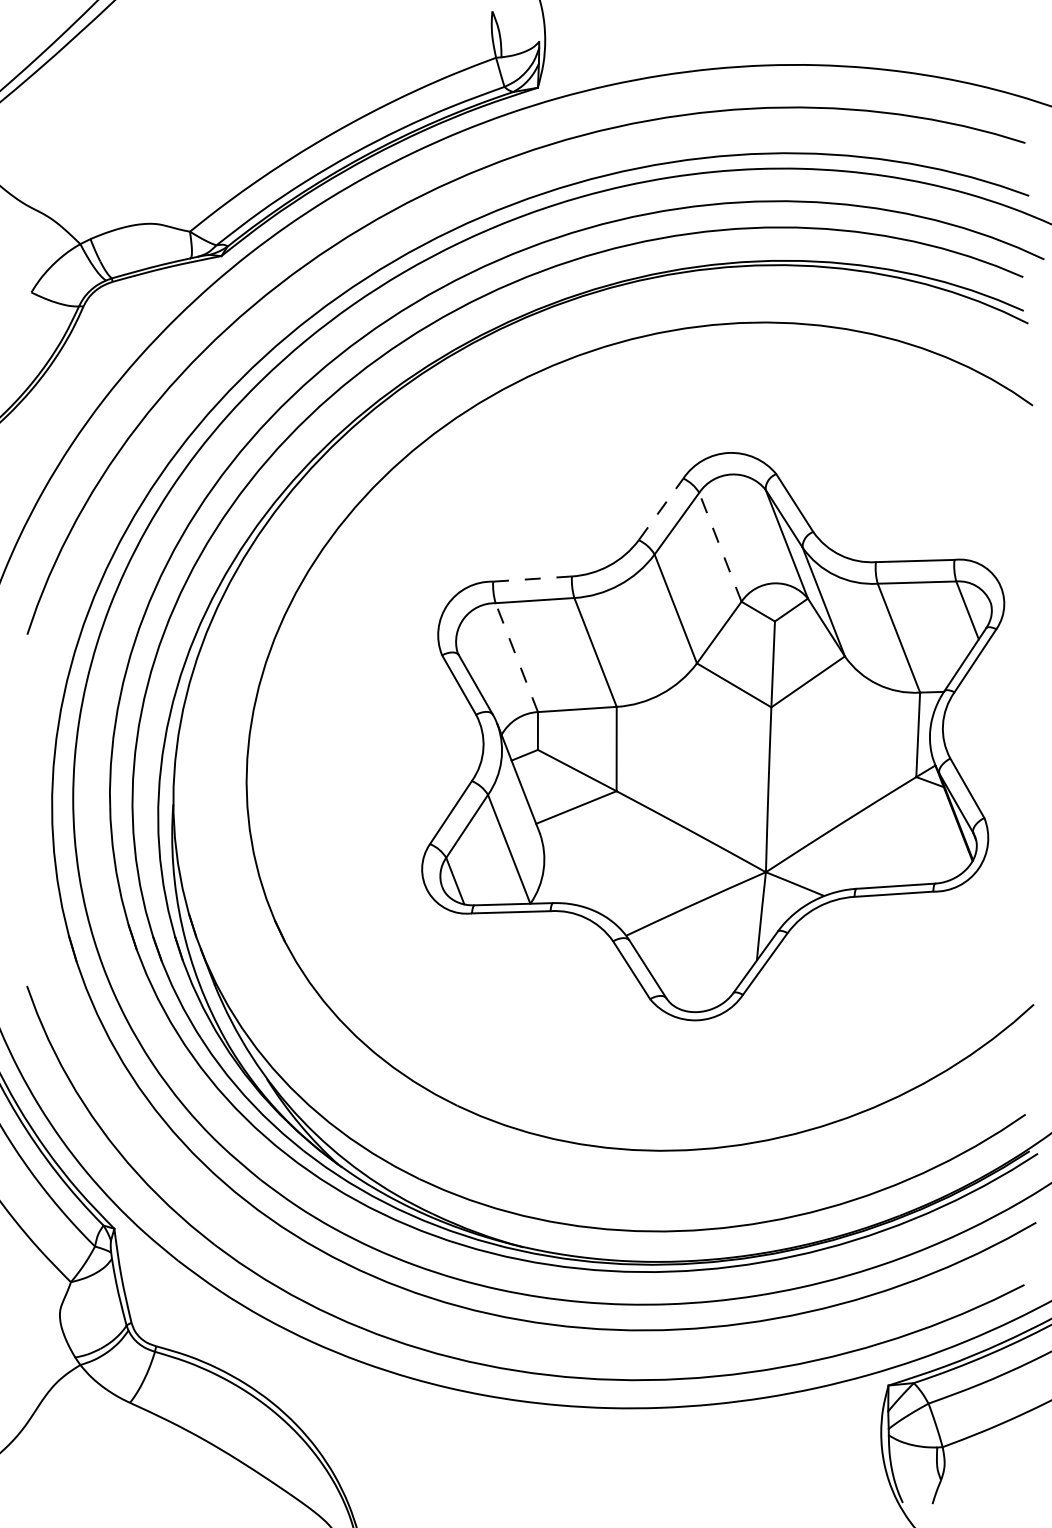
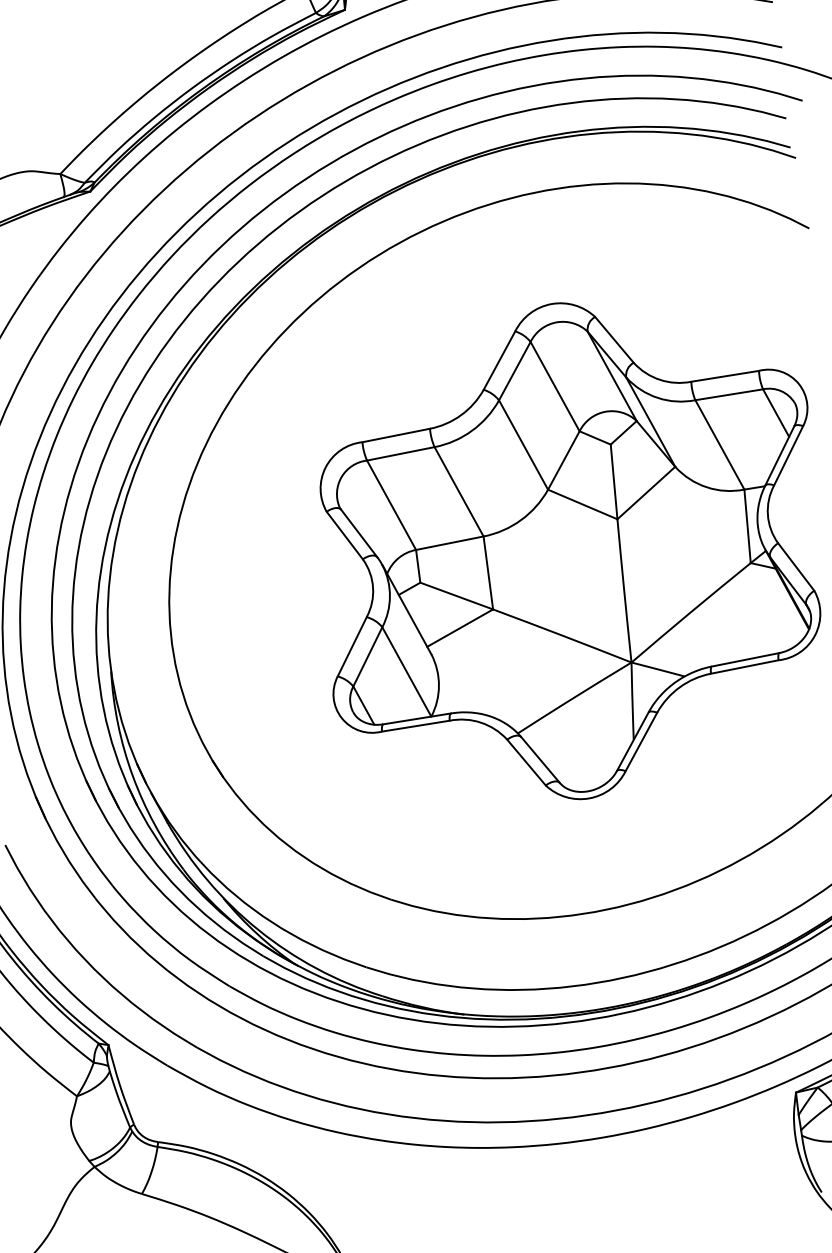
line: (661, 509) -> (499, 360), dashed -> solid
line: (720, 546) -> (555, 385), dashed -> solid
line: (533, 579) -> (397, 435), dashed -> solid
line: (516, 657) -> (391, 505), dashed -> solid

